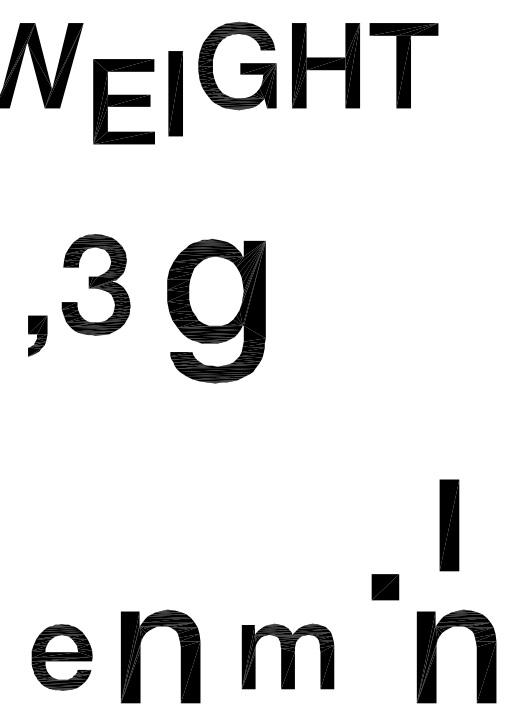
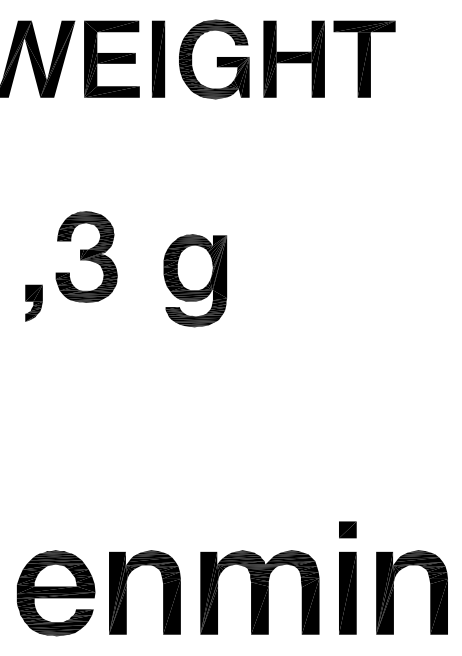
part: (175, 93) -> (158, 59), moved
part: (123, 101) -> (111, 59), moved
part: (216, 310) -> (195, 280), size x0.71
part: (449, 525) -> (347, 593), moved
part: (385, 586) -> (347, 529), size x0.71
part: (287, 656) -> (259, 592), size x1.43
part: (61, 657) -> (55, 593), size x1.43

